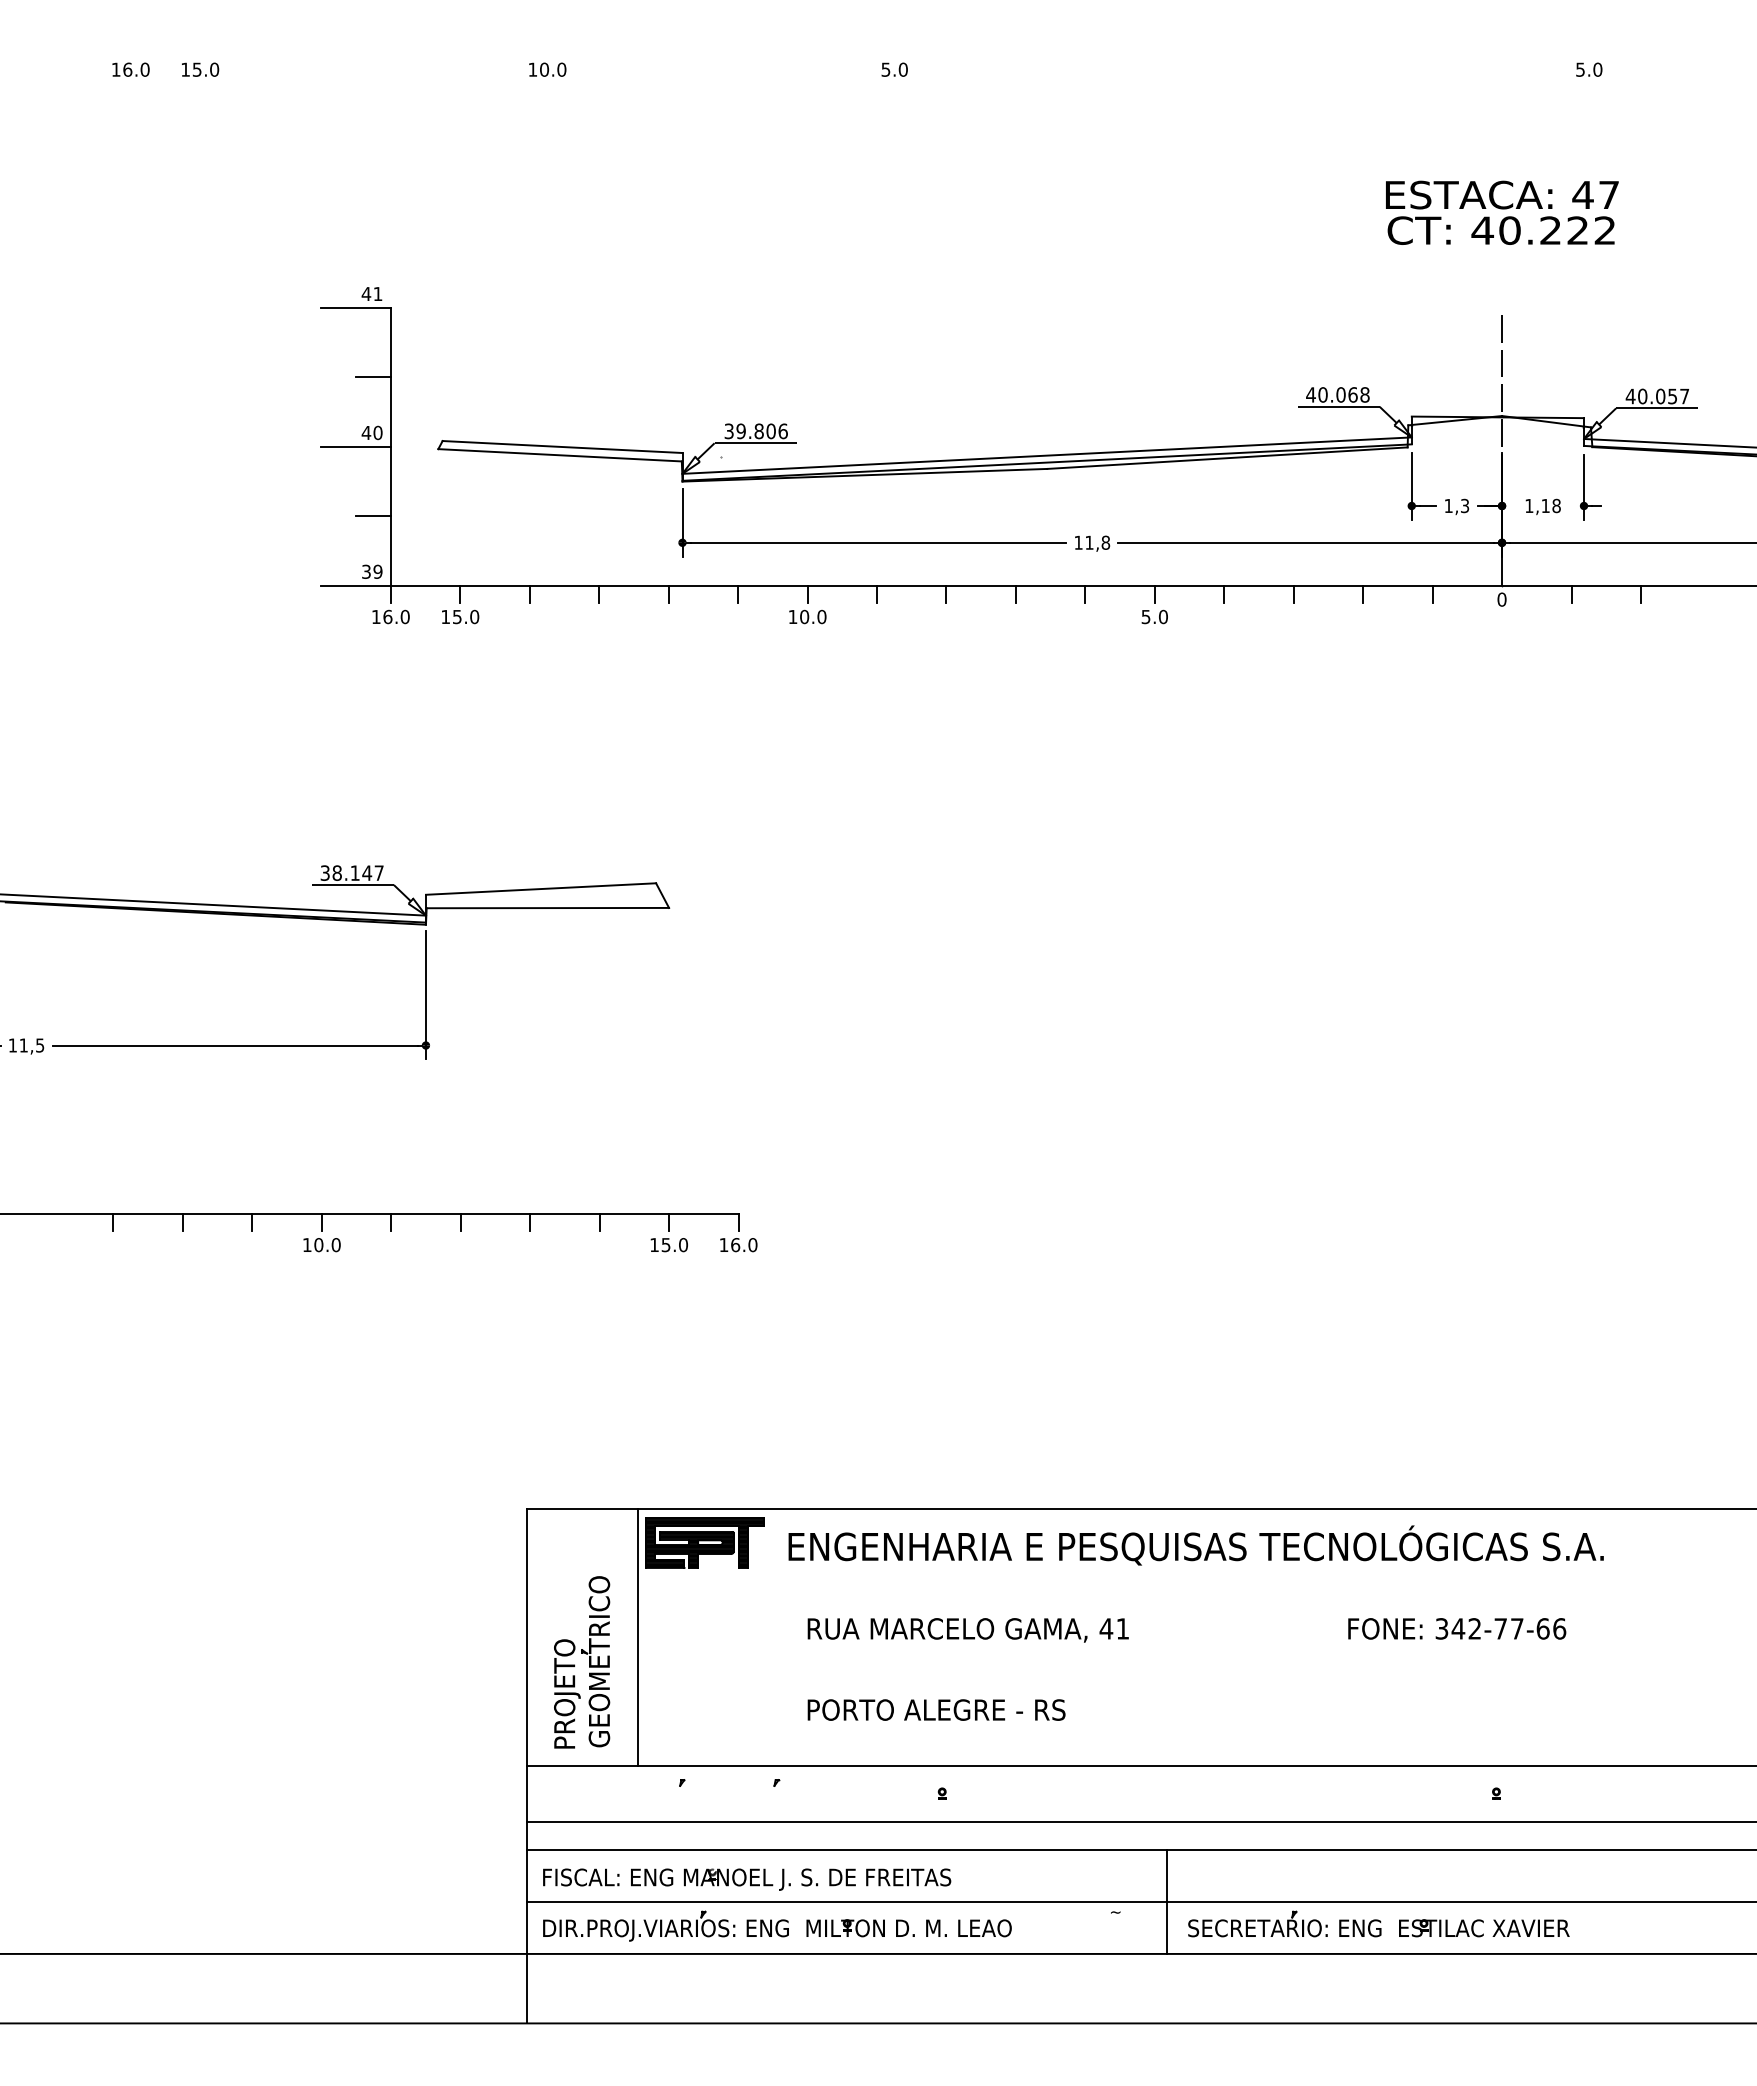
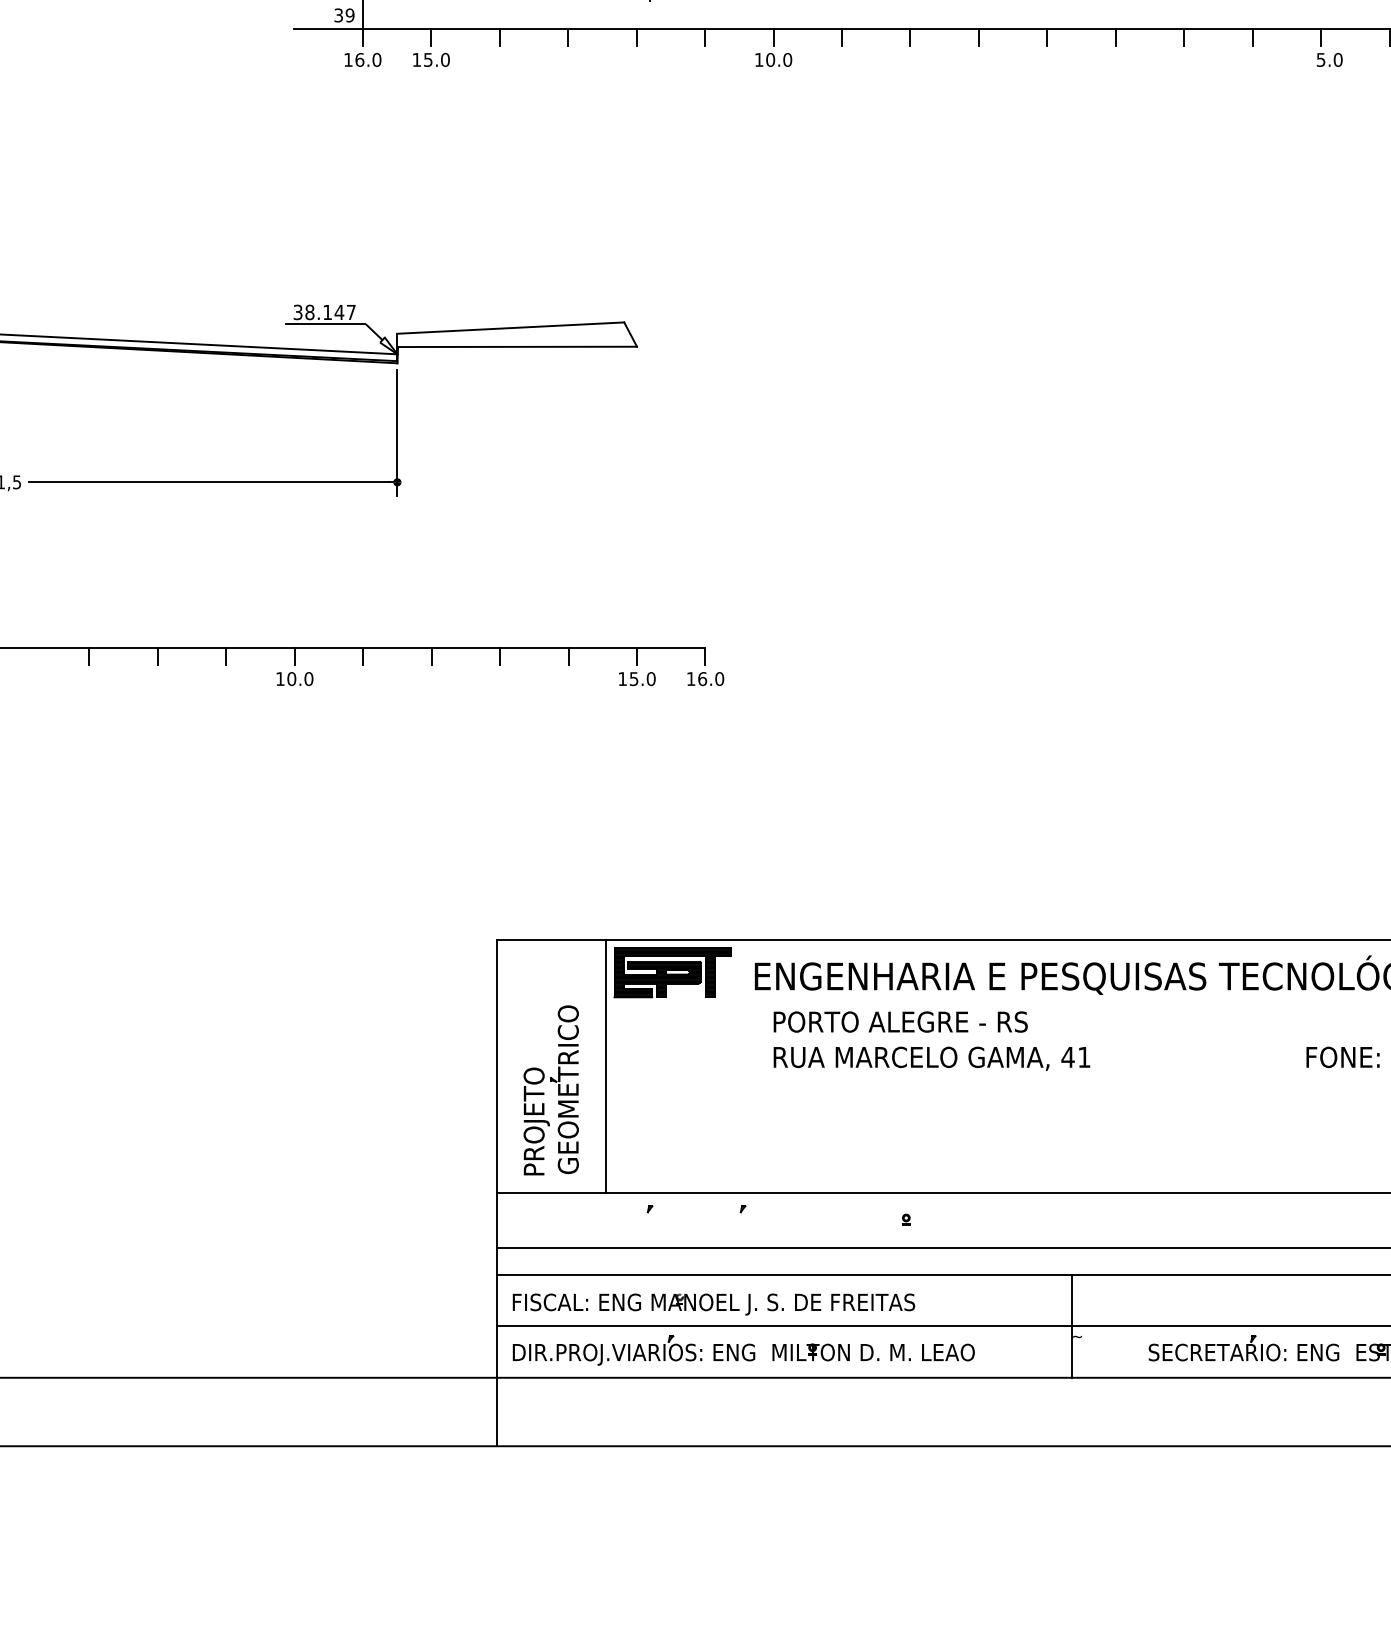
text: (1154, 616) -> (1329, 59), moved
text: (936, 1709) -> (900, 1021), moved
line: (1166, 1901) -> (1072, 1326), moved

